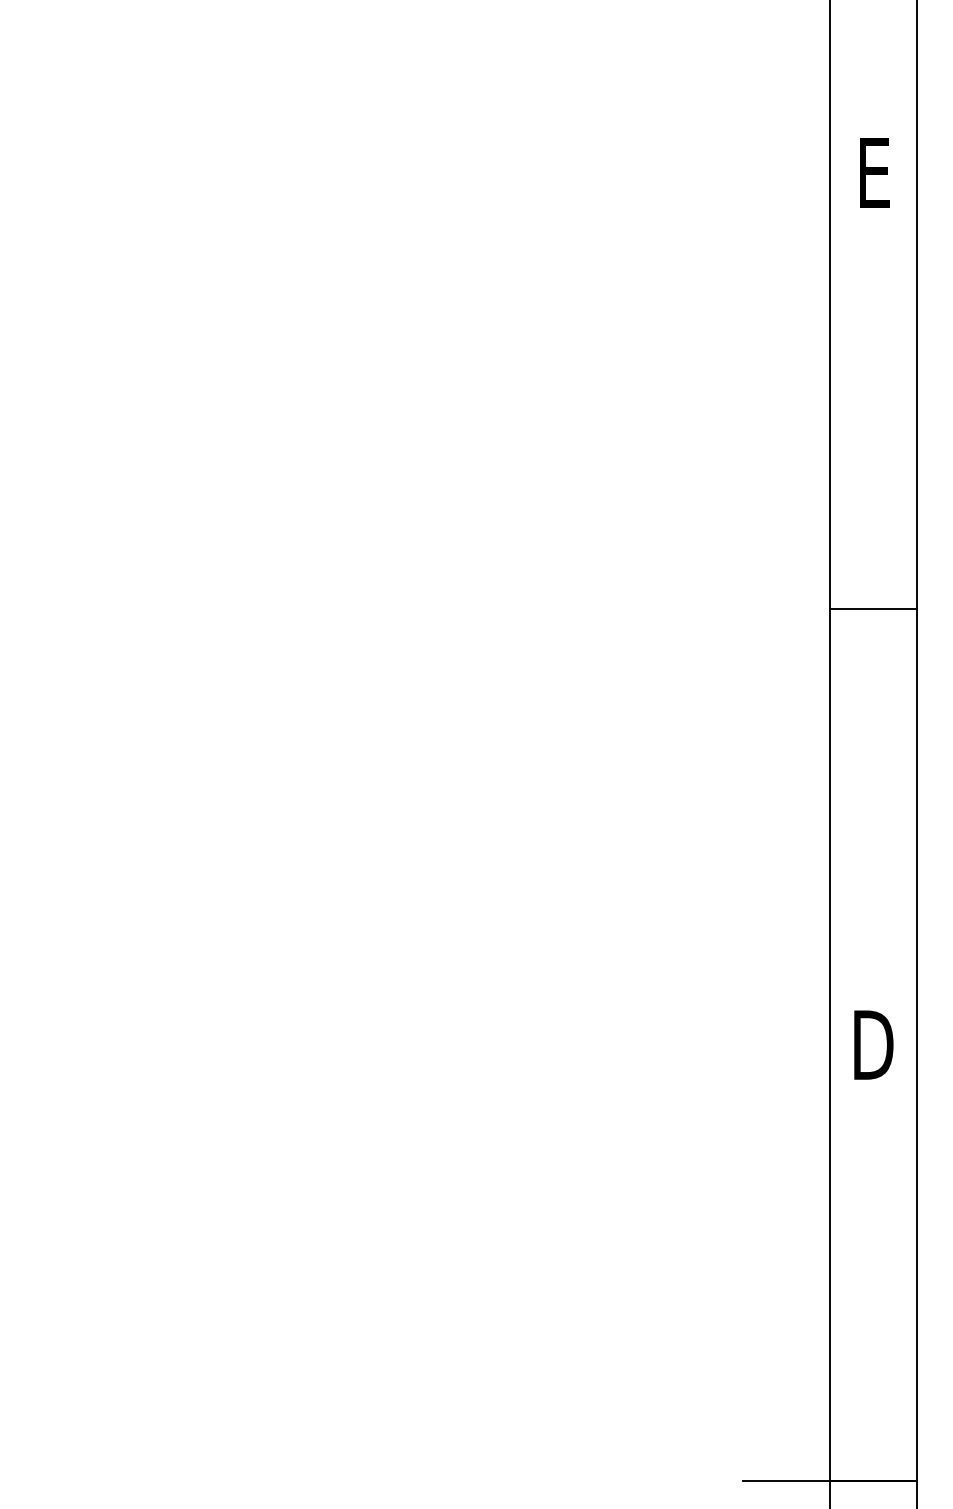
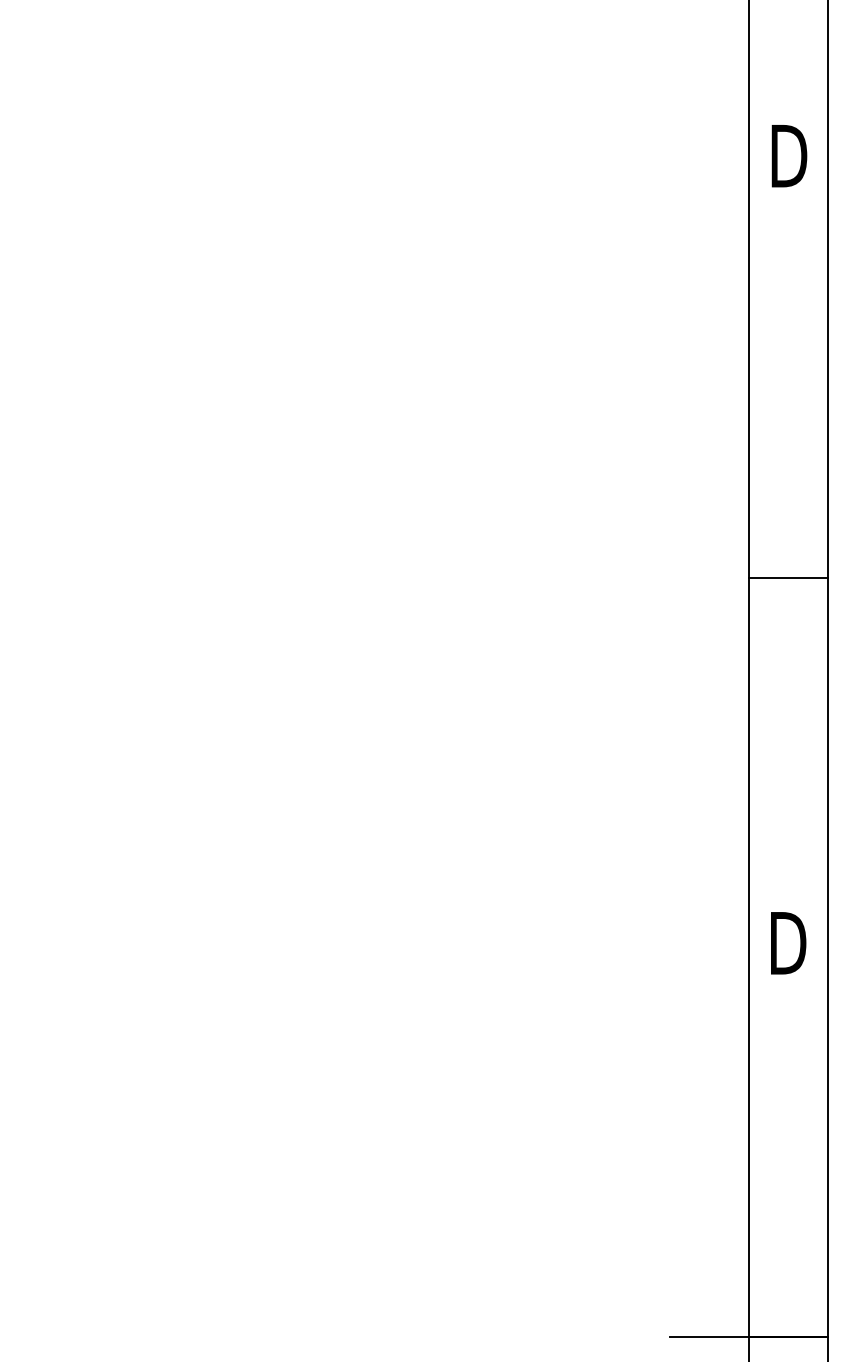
text: (874, 172) -> (789, 155), E -> D
line: (873, 608) -> (788, 577), moved

